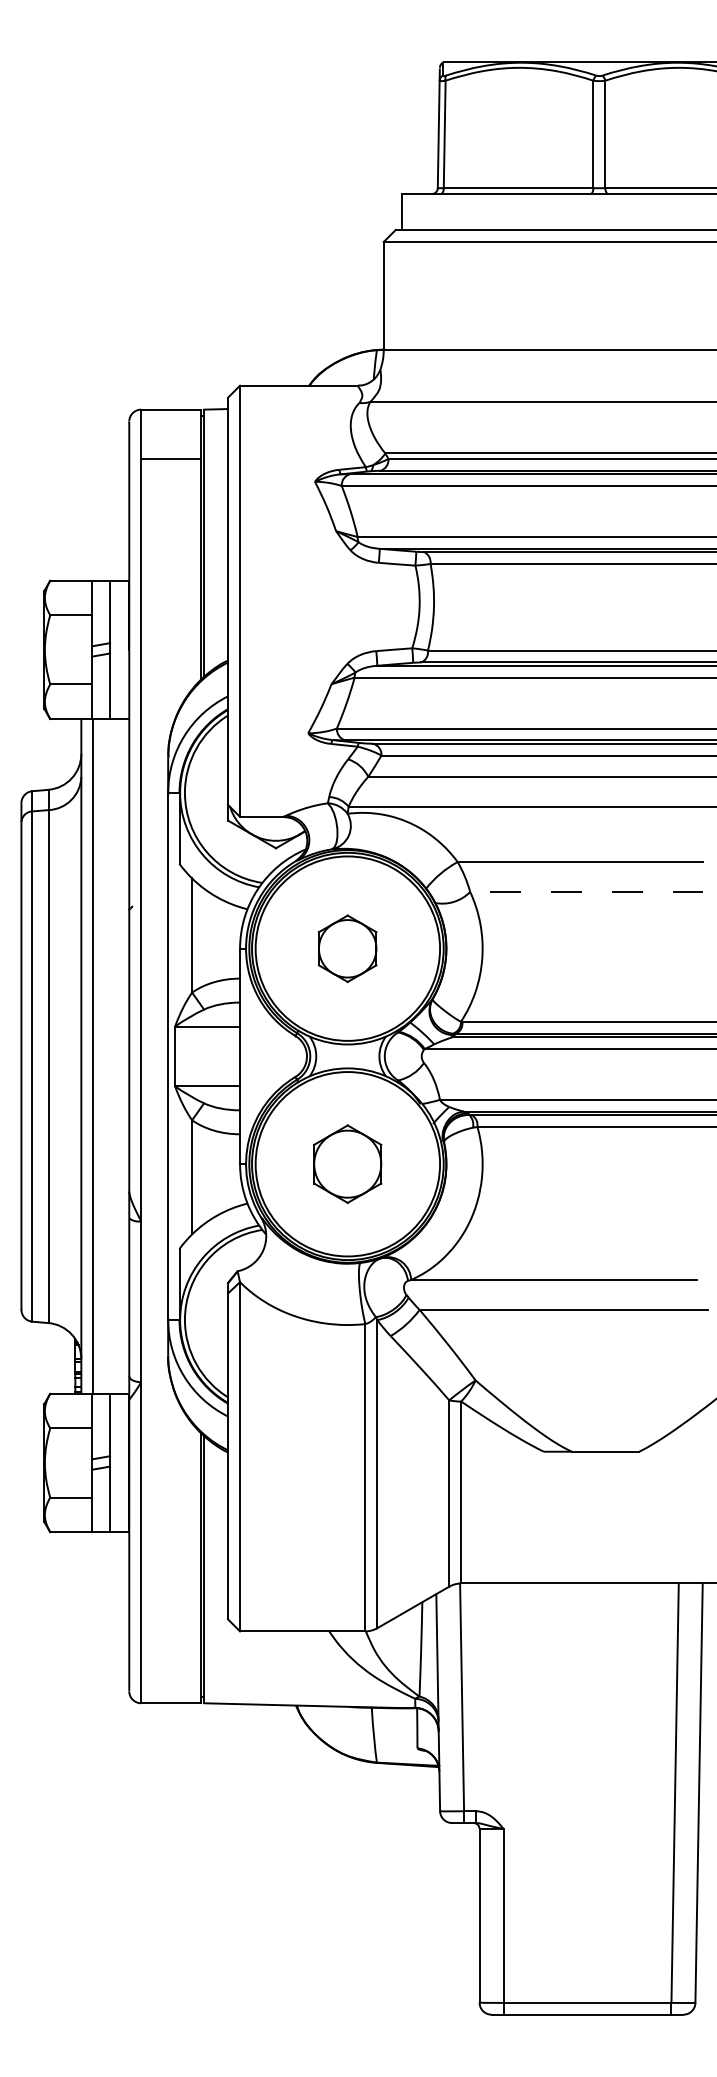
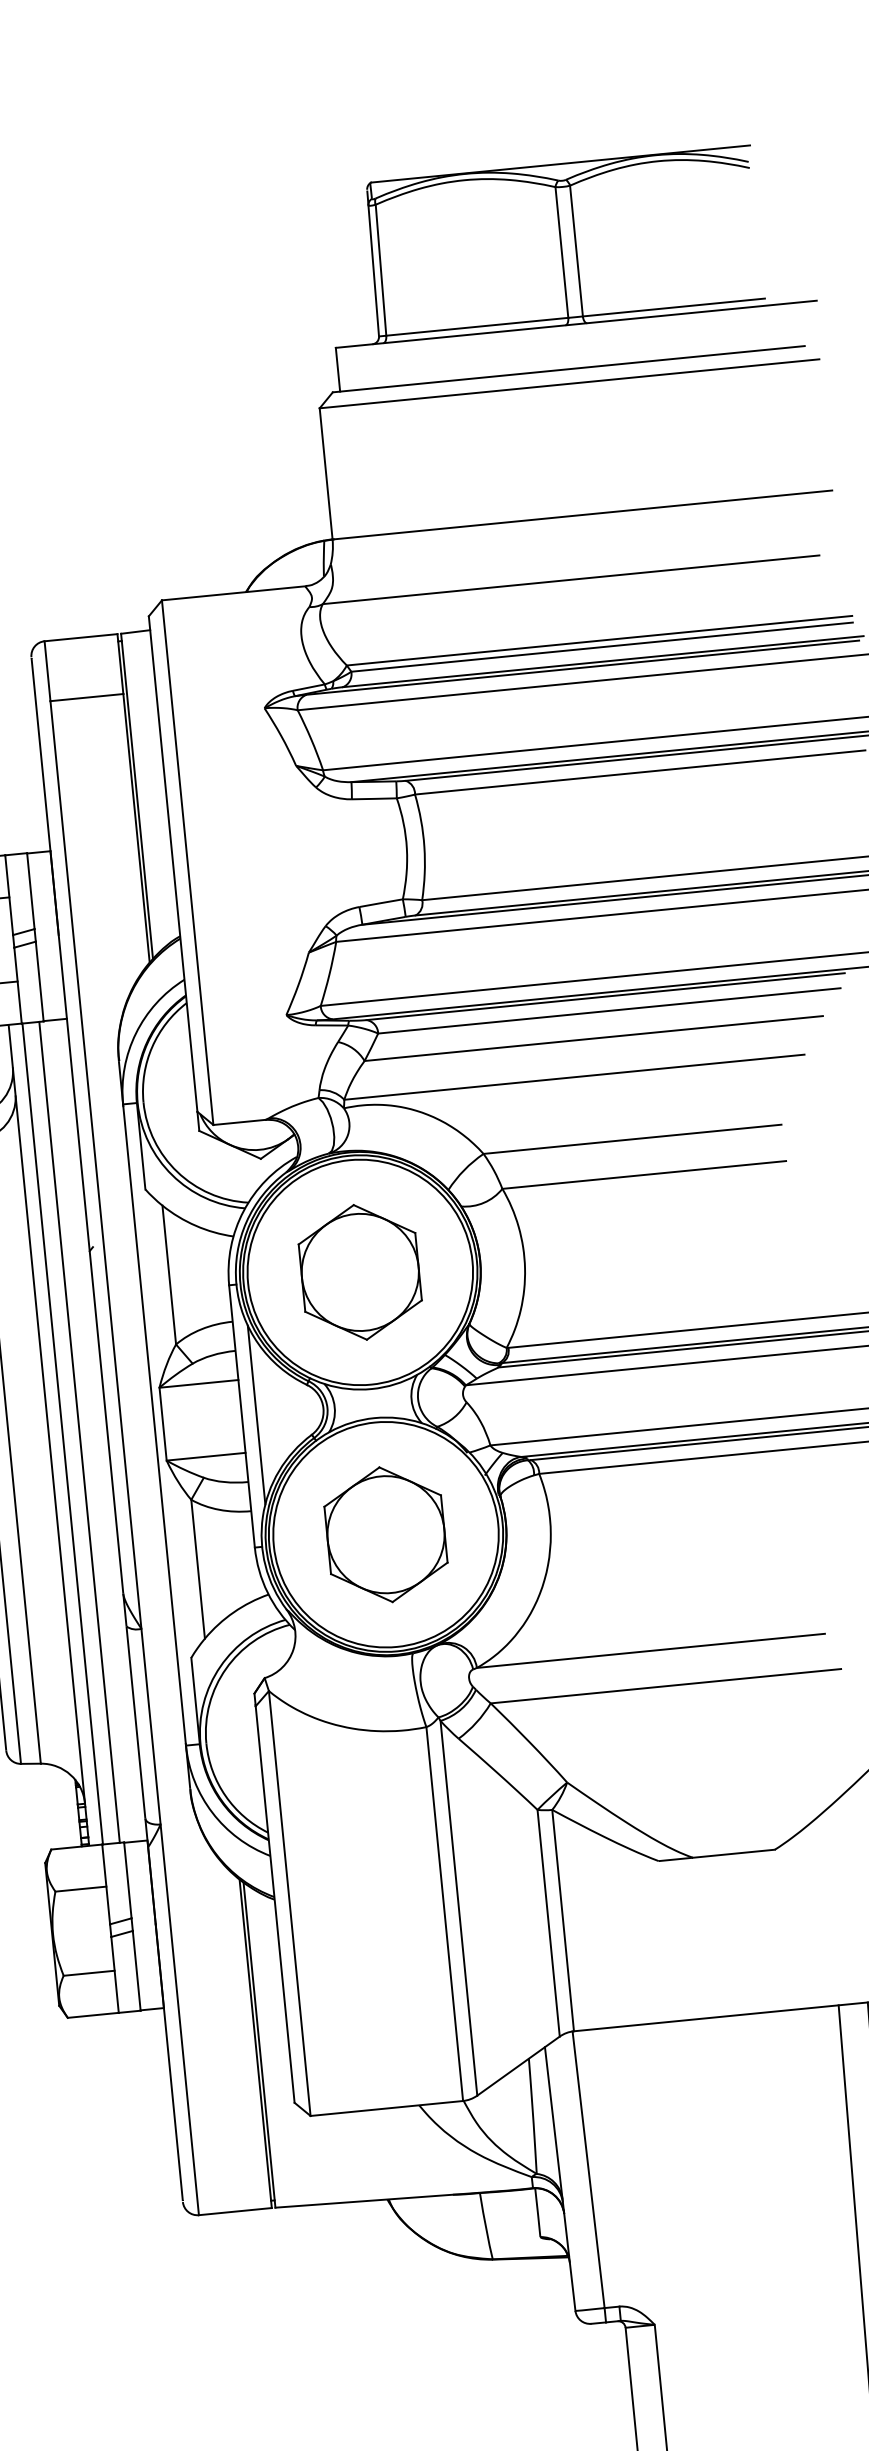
line: (586, 891) -> (643, 1174), dashed -> solid
part: (347, 948) -> (359, 1272), size x1.67
line: (106, 1056) -> (79, 1432), added
line: (252, 1056) -> (257, 1415), added
part: (347, 1163) -> (385, 1533), size x1.43

